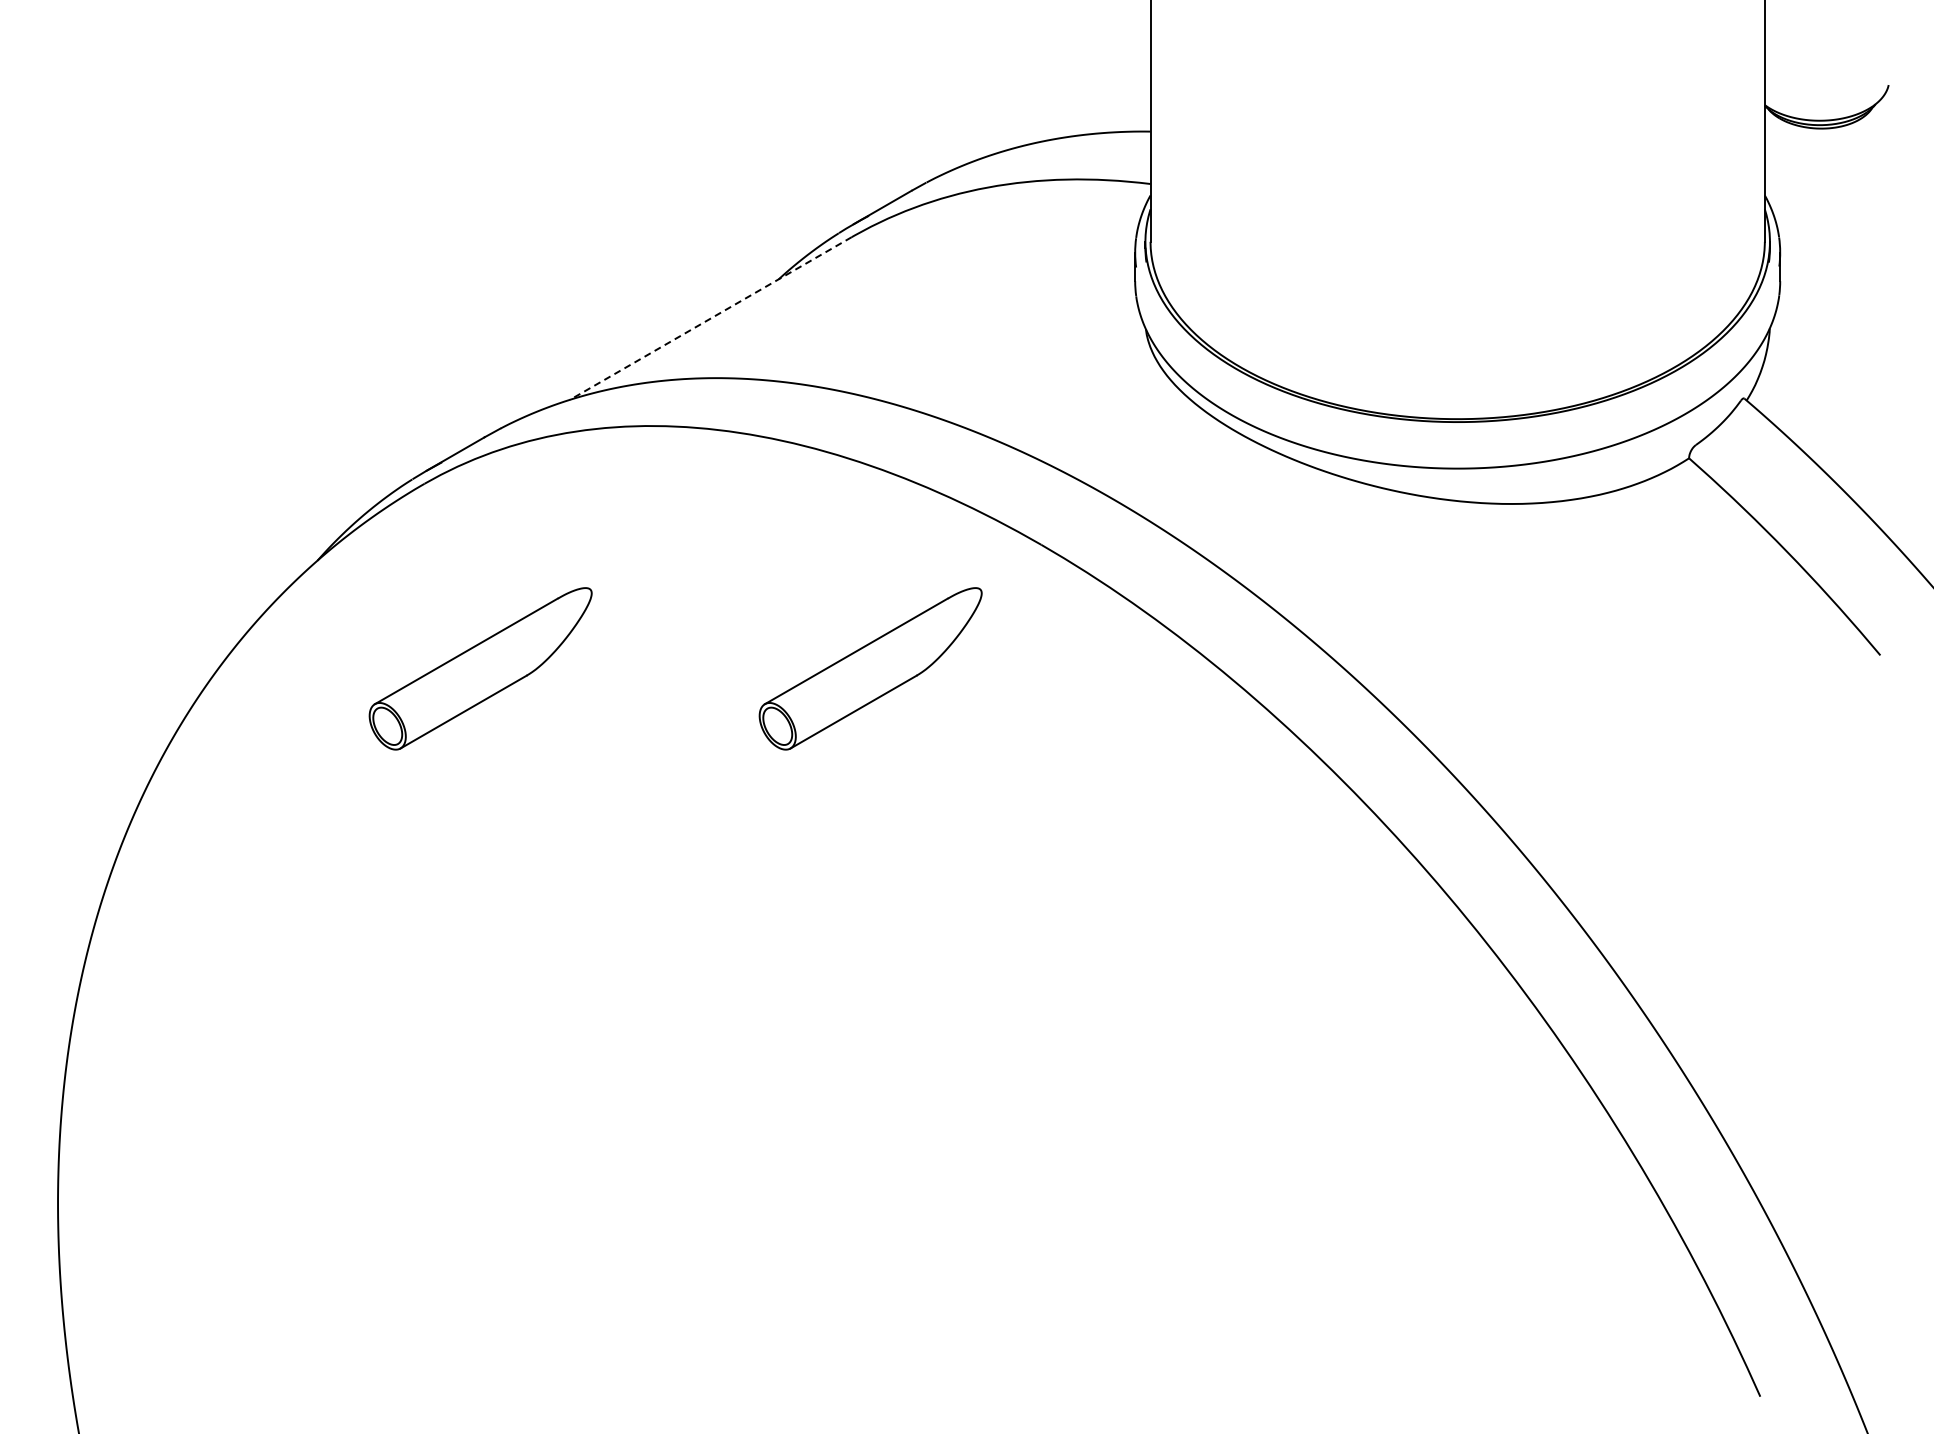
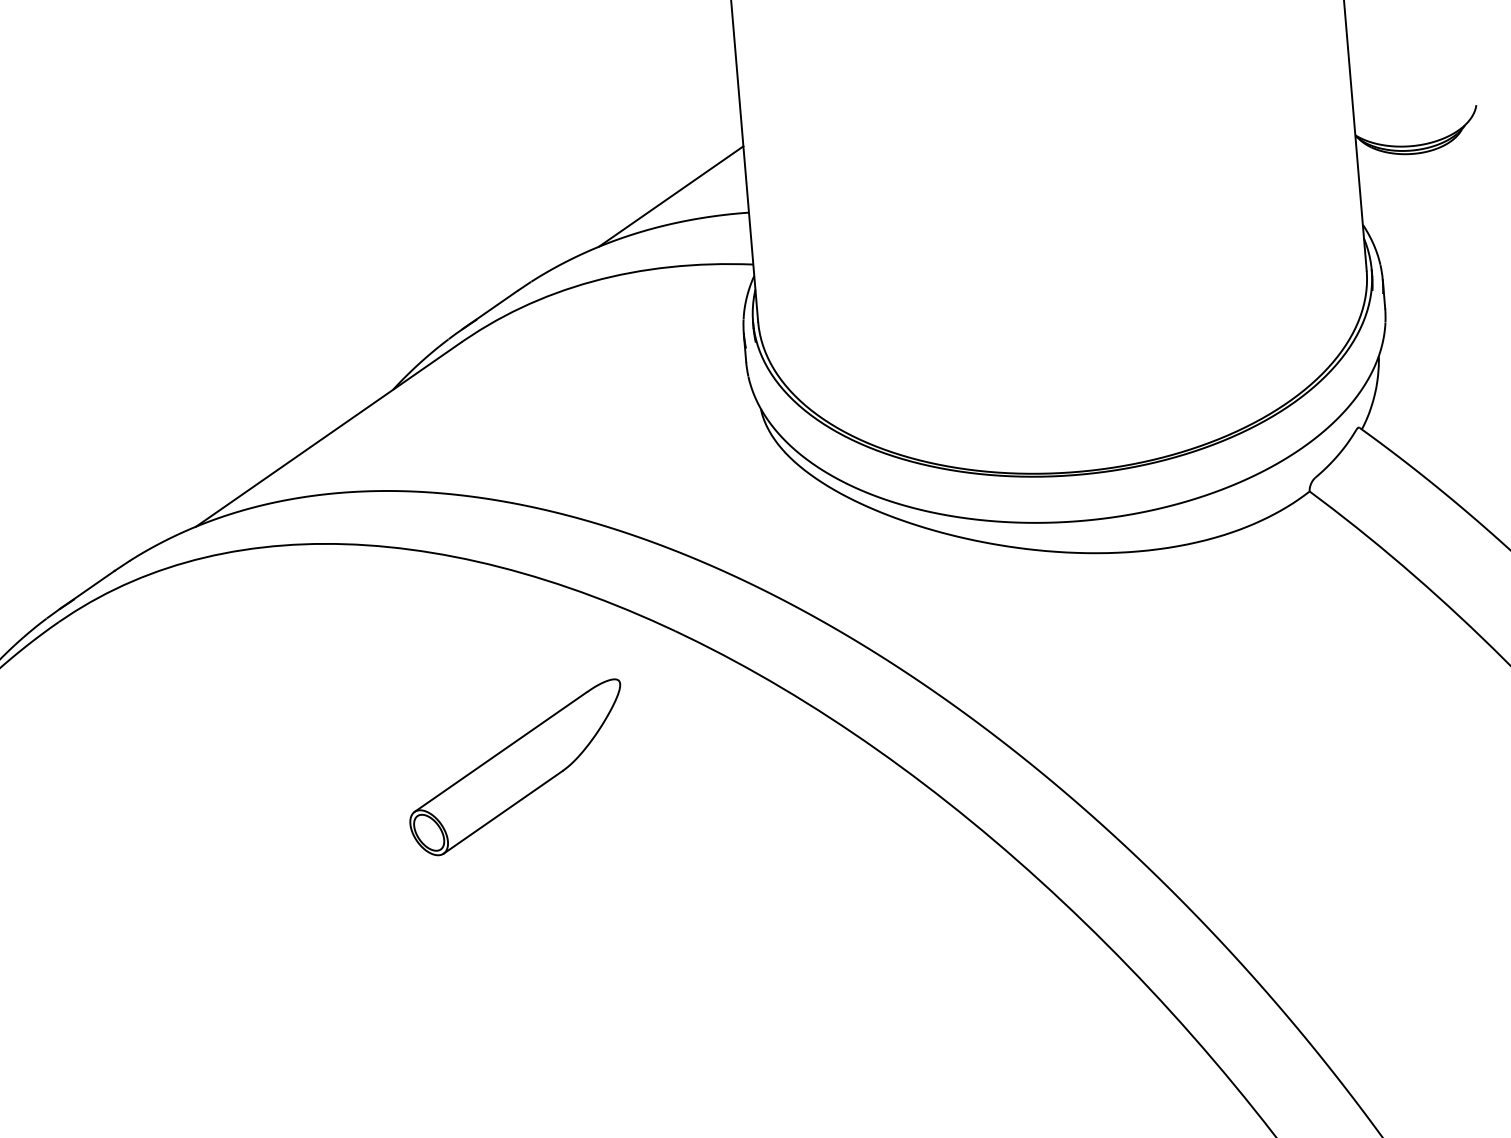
line: (1073, 108) -> (670, 196), added
line: (710, 318) -> (328, 434), dashed -> solid
part: (480, 668) -> (129, 800), removed

